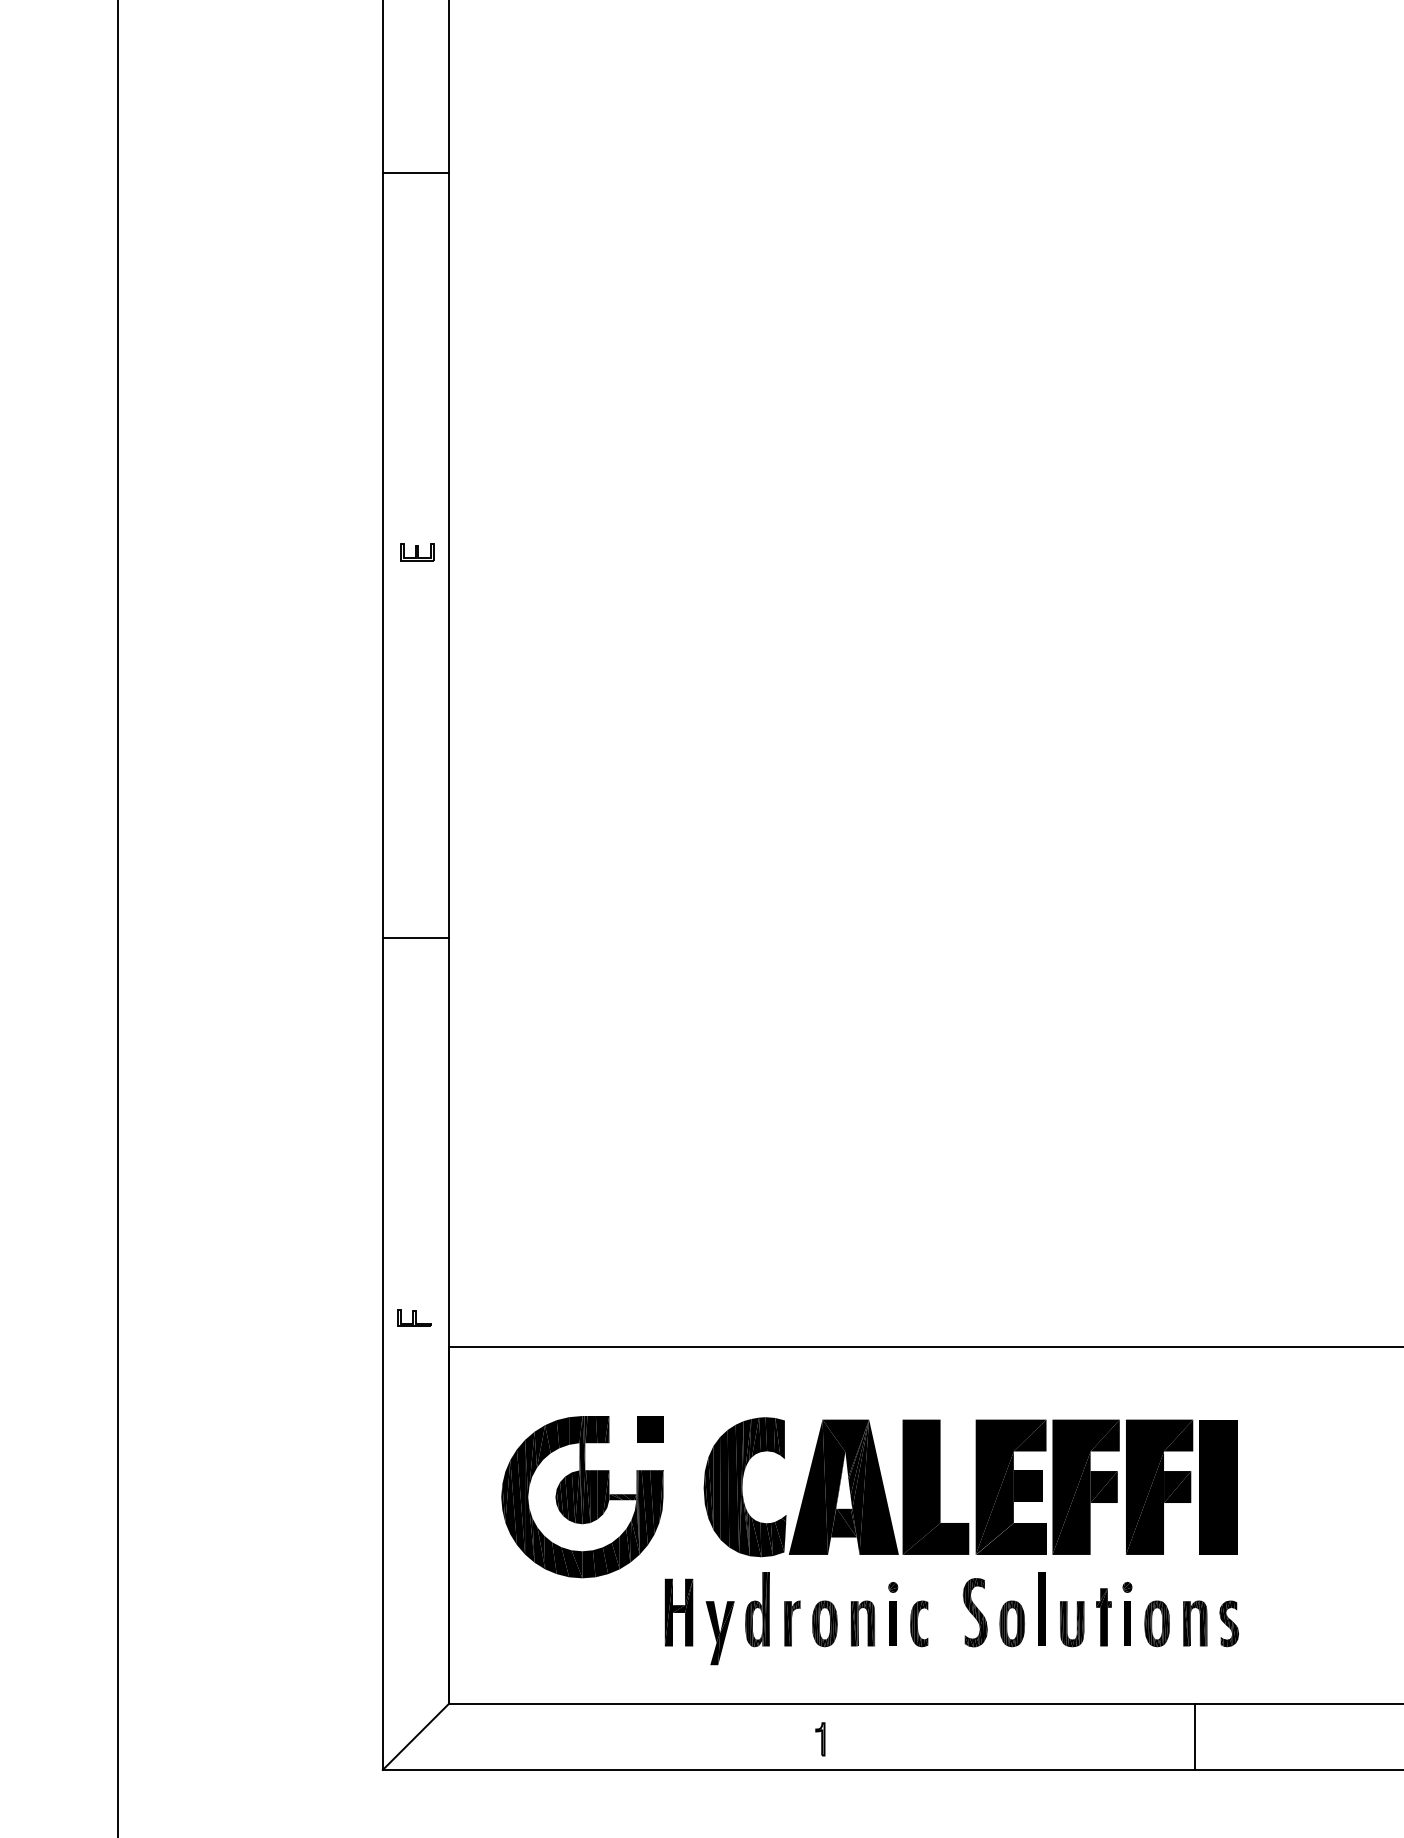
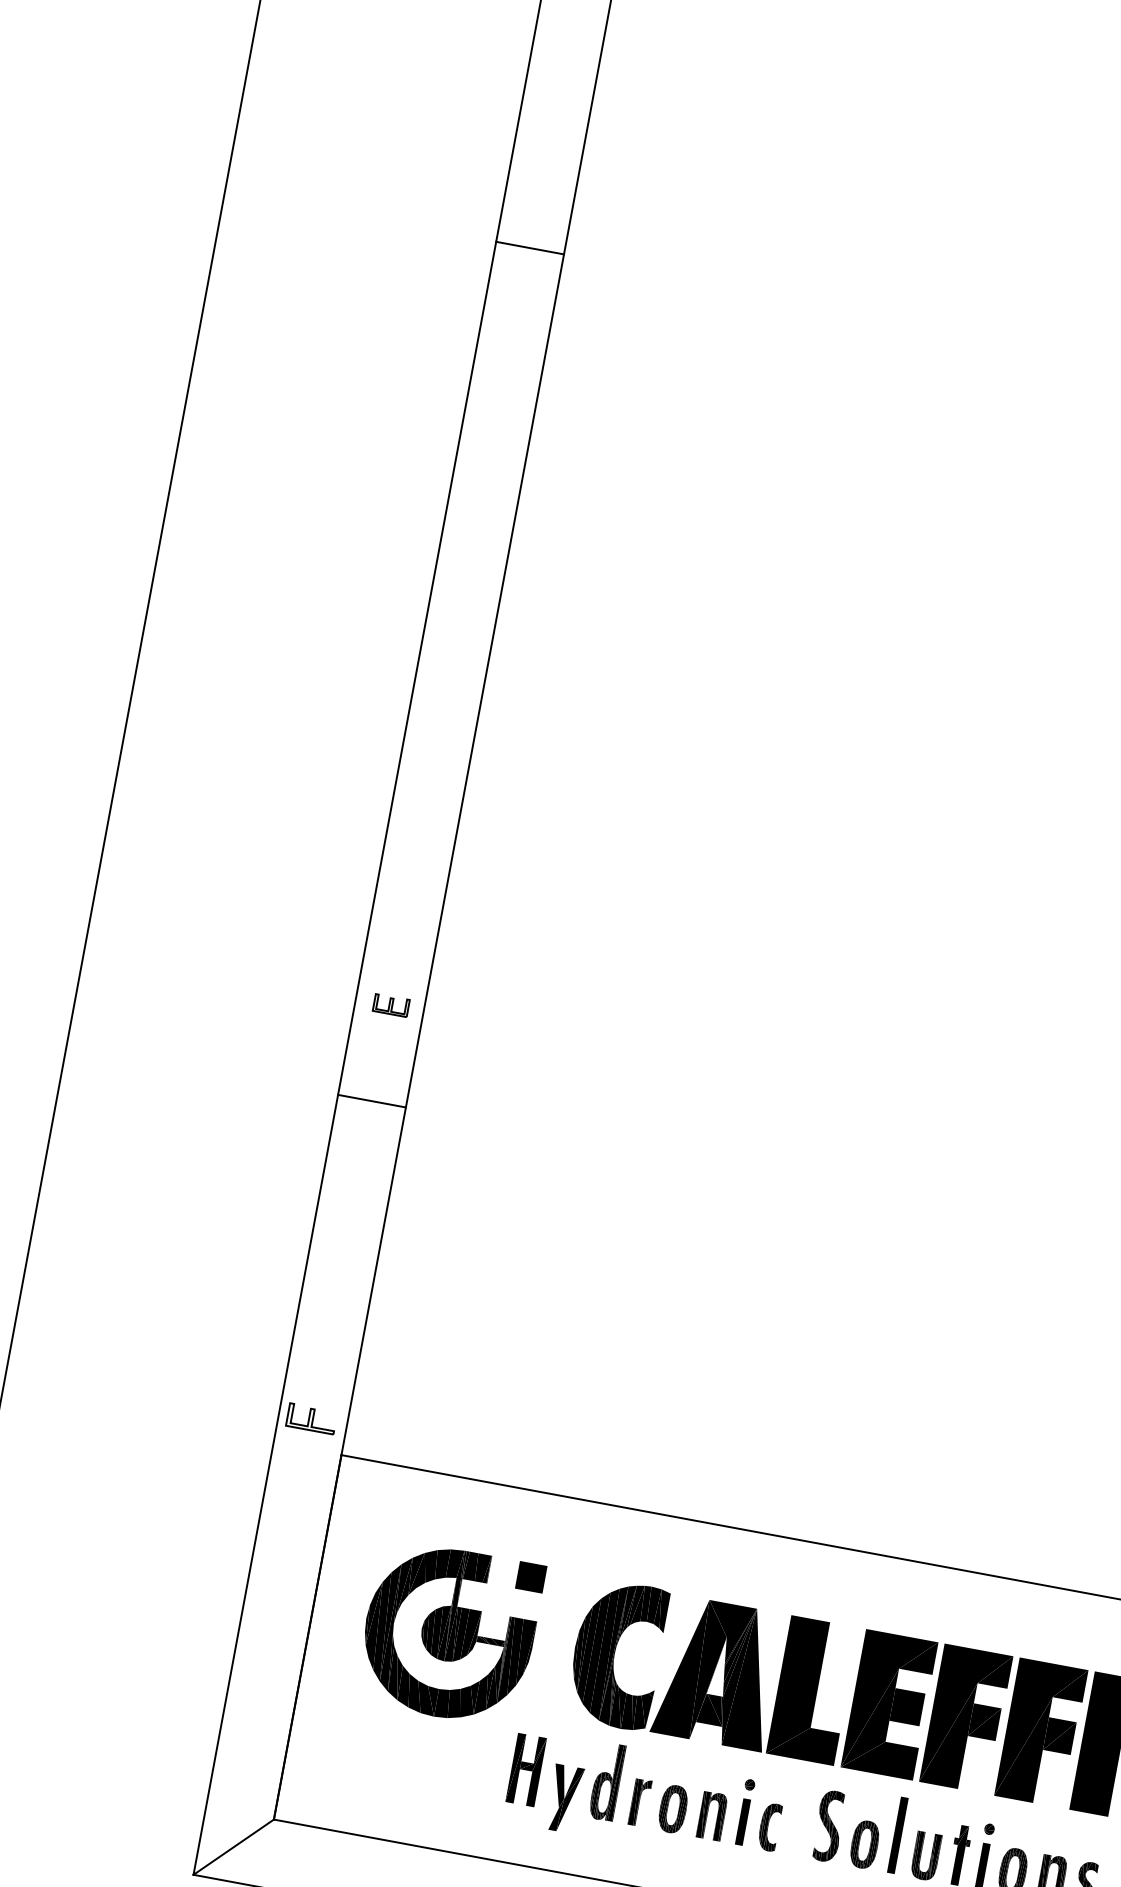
part: (417, 552) -> (391, 1005), moved
line: (415, 938) -> (371, 1101), moved
part: (414, 1317) -> (311, 1418), size x1.4

